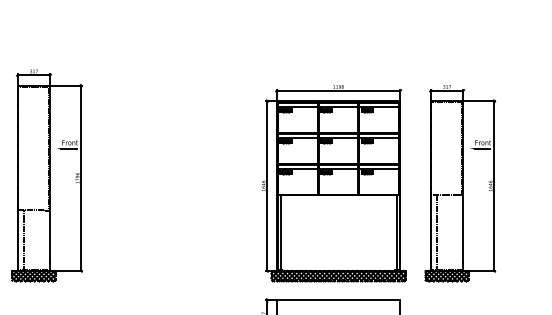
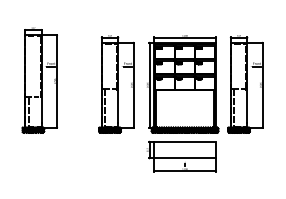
part: (200, 184) -> (116, 84), added

